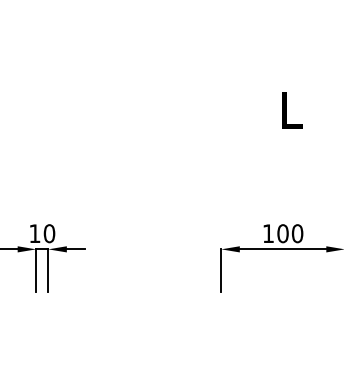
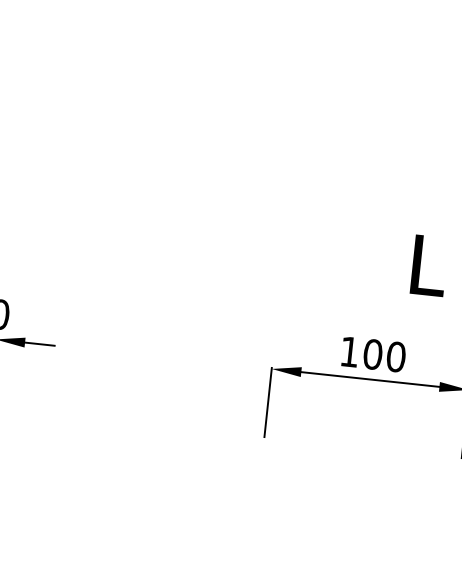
text: (292, 110) -> (429, 266), moved

